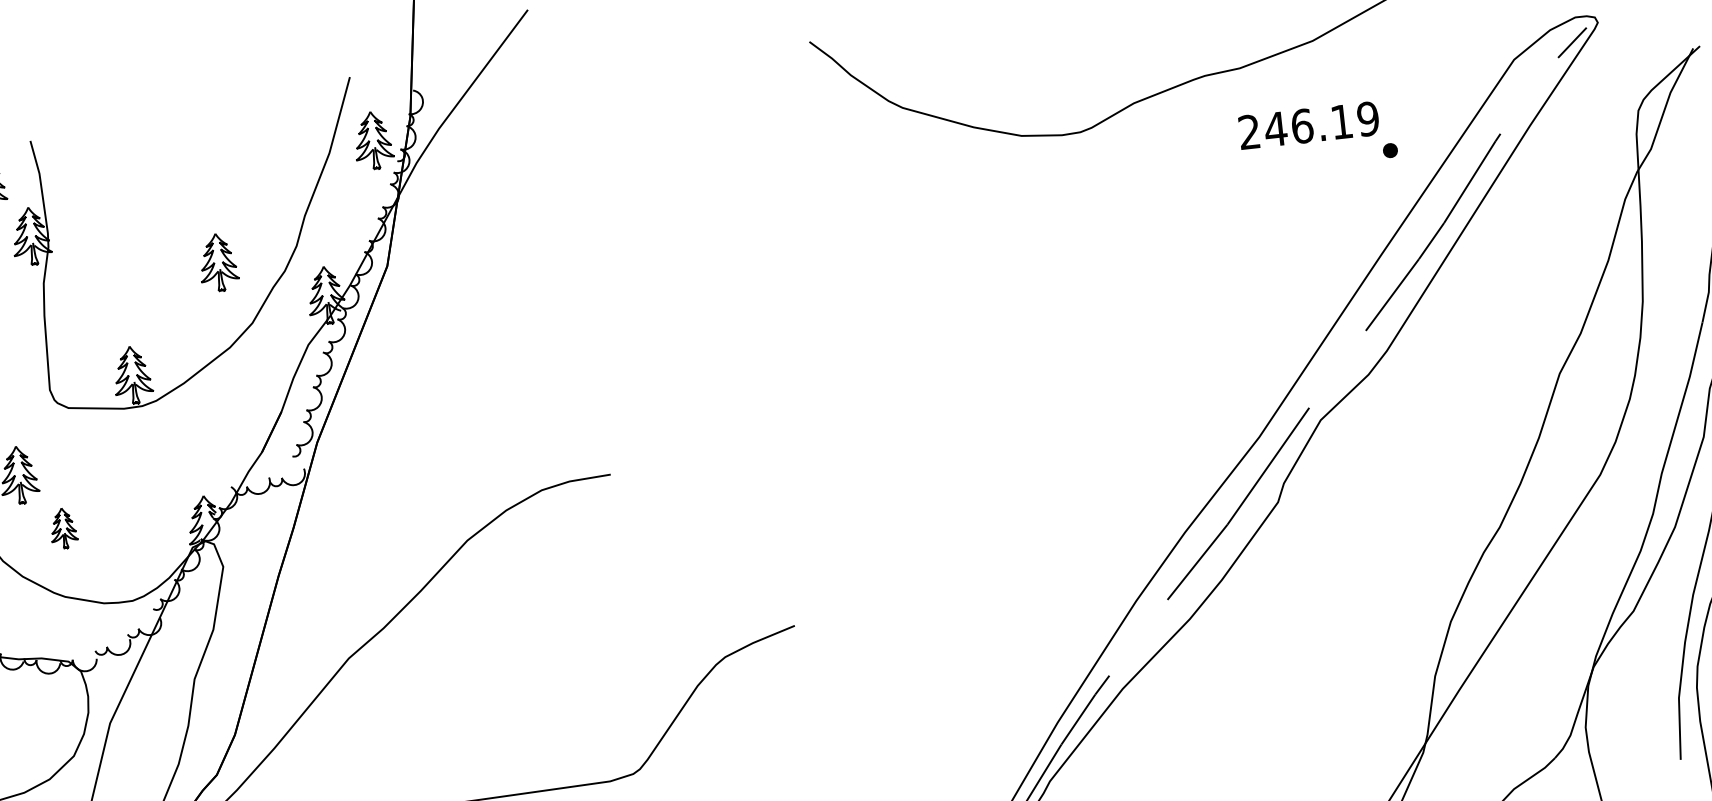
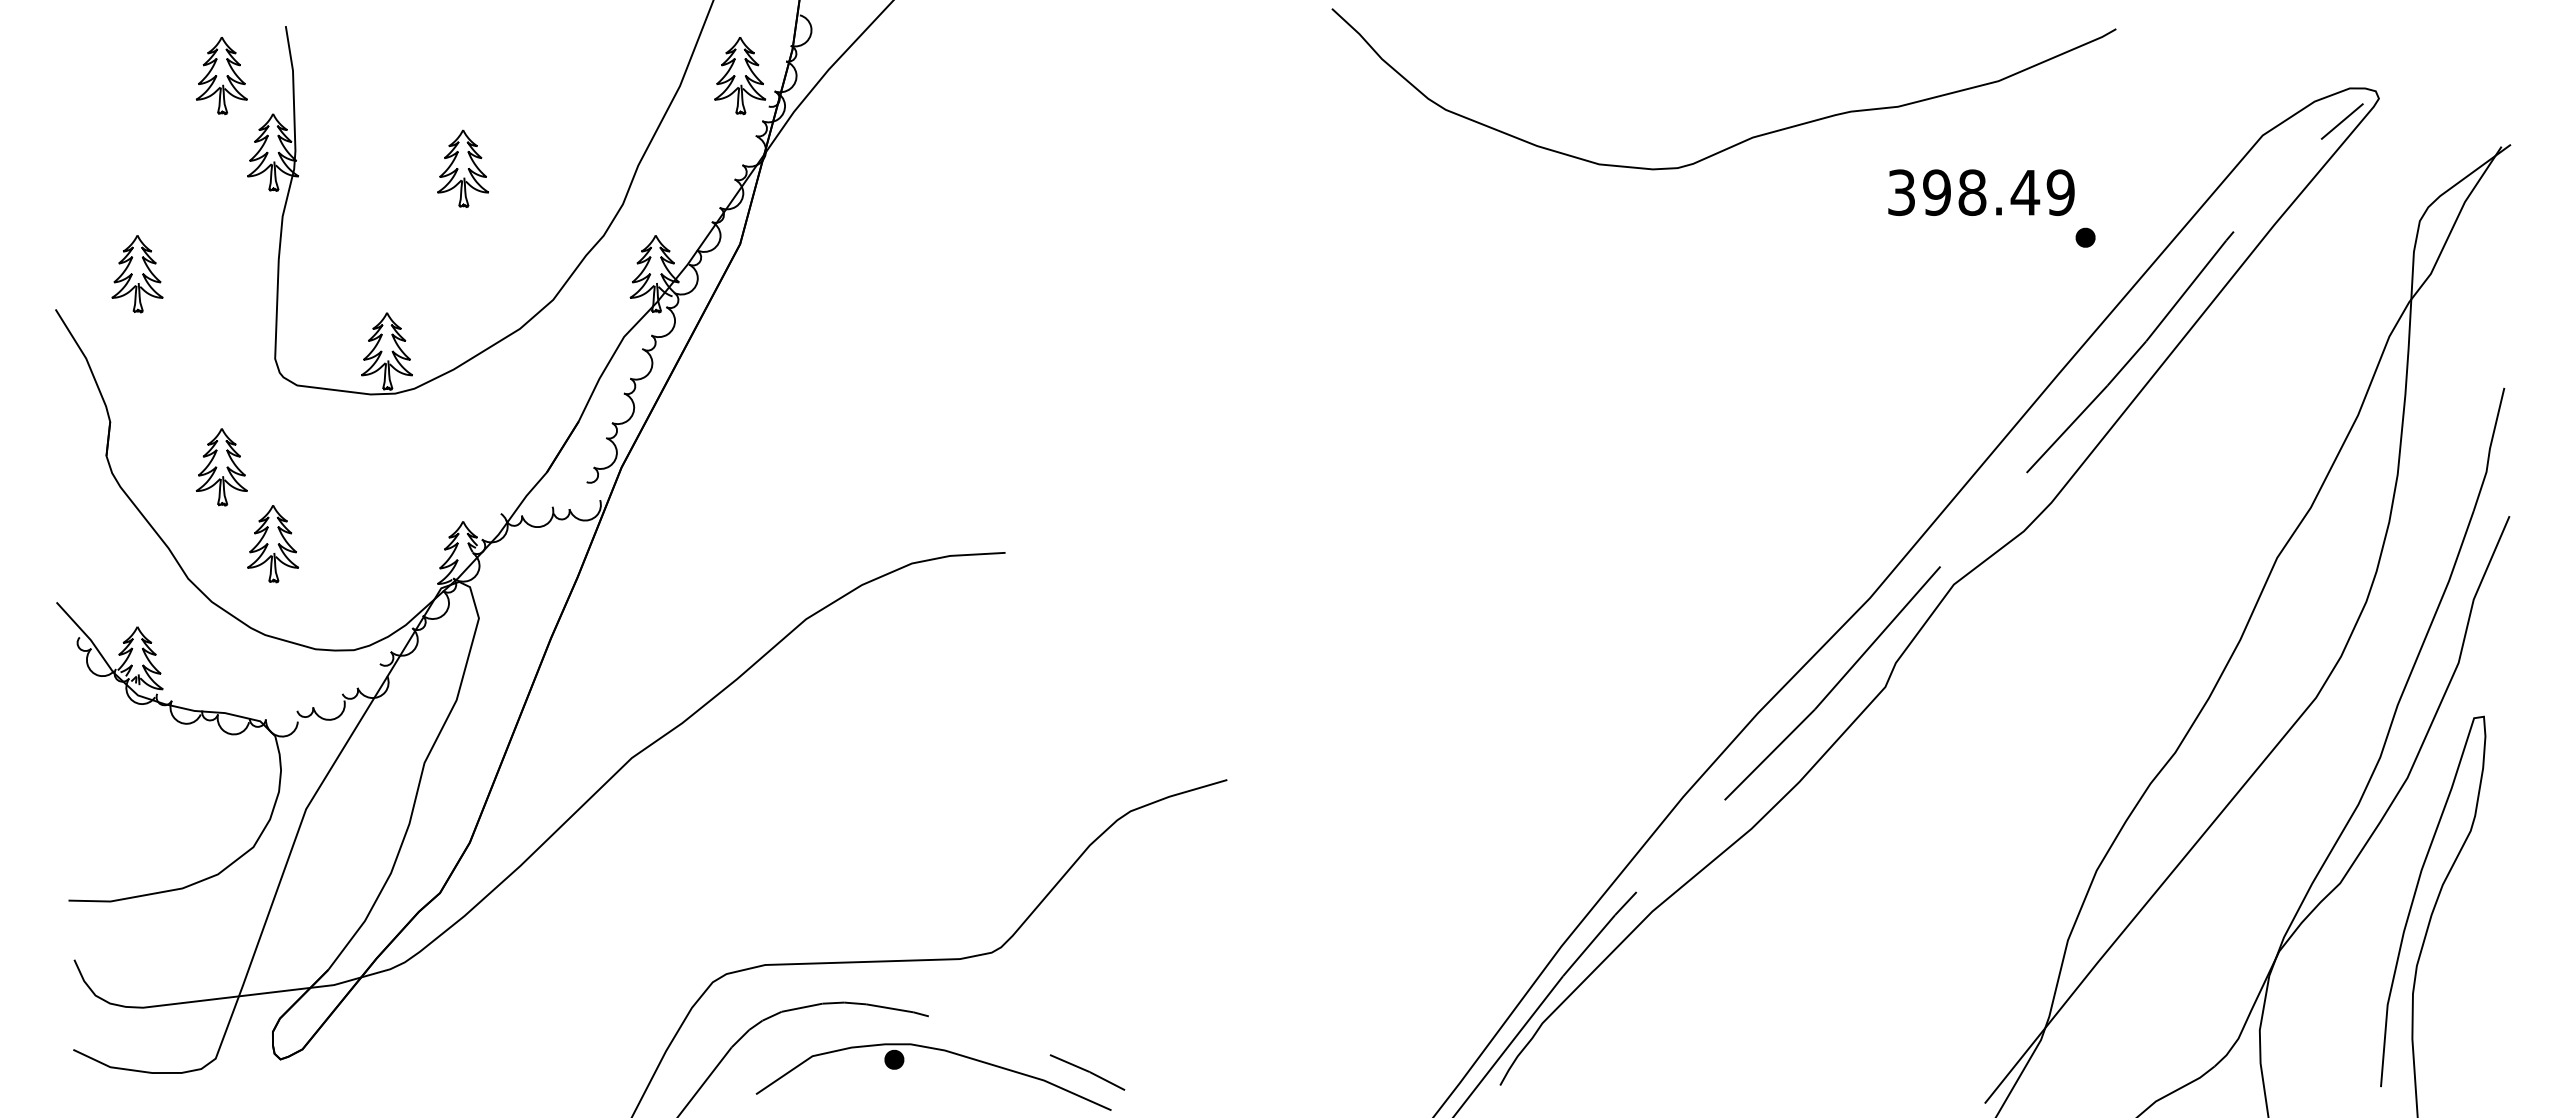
text: (1296, 126) -> (1964, 192), 246.19 -> 398.49
part: (218, 262) -> (462, 168), moved
part: (63, 528) -> (273, 544), size x1.43

